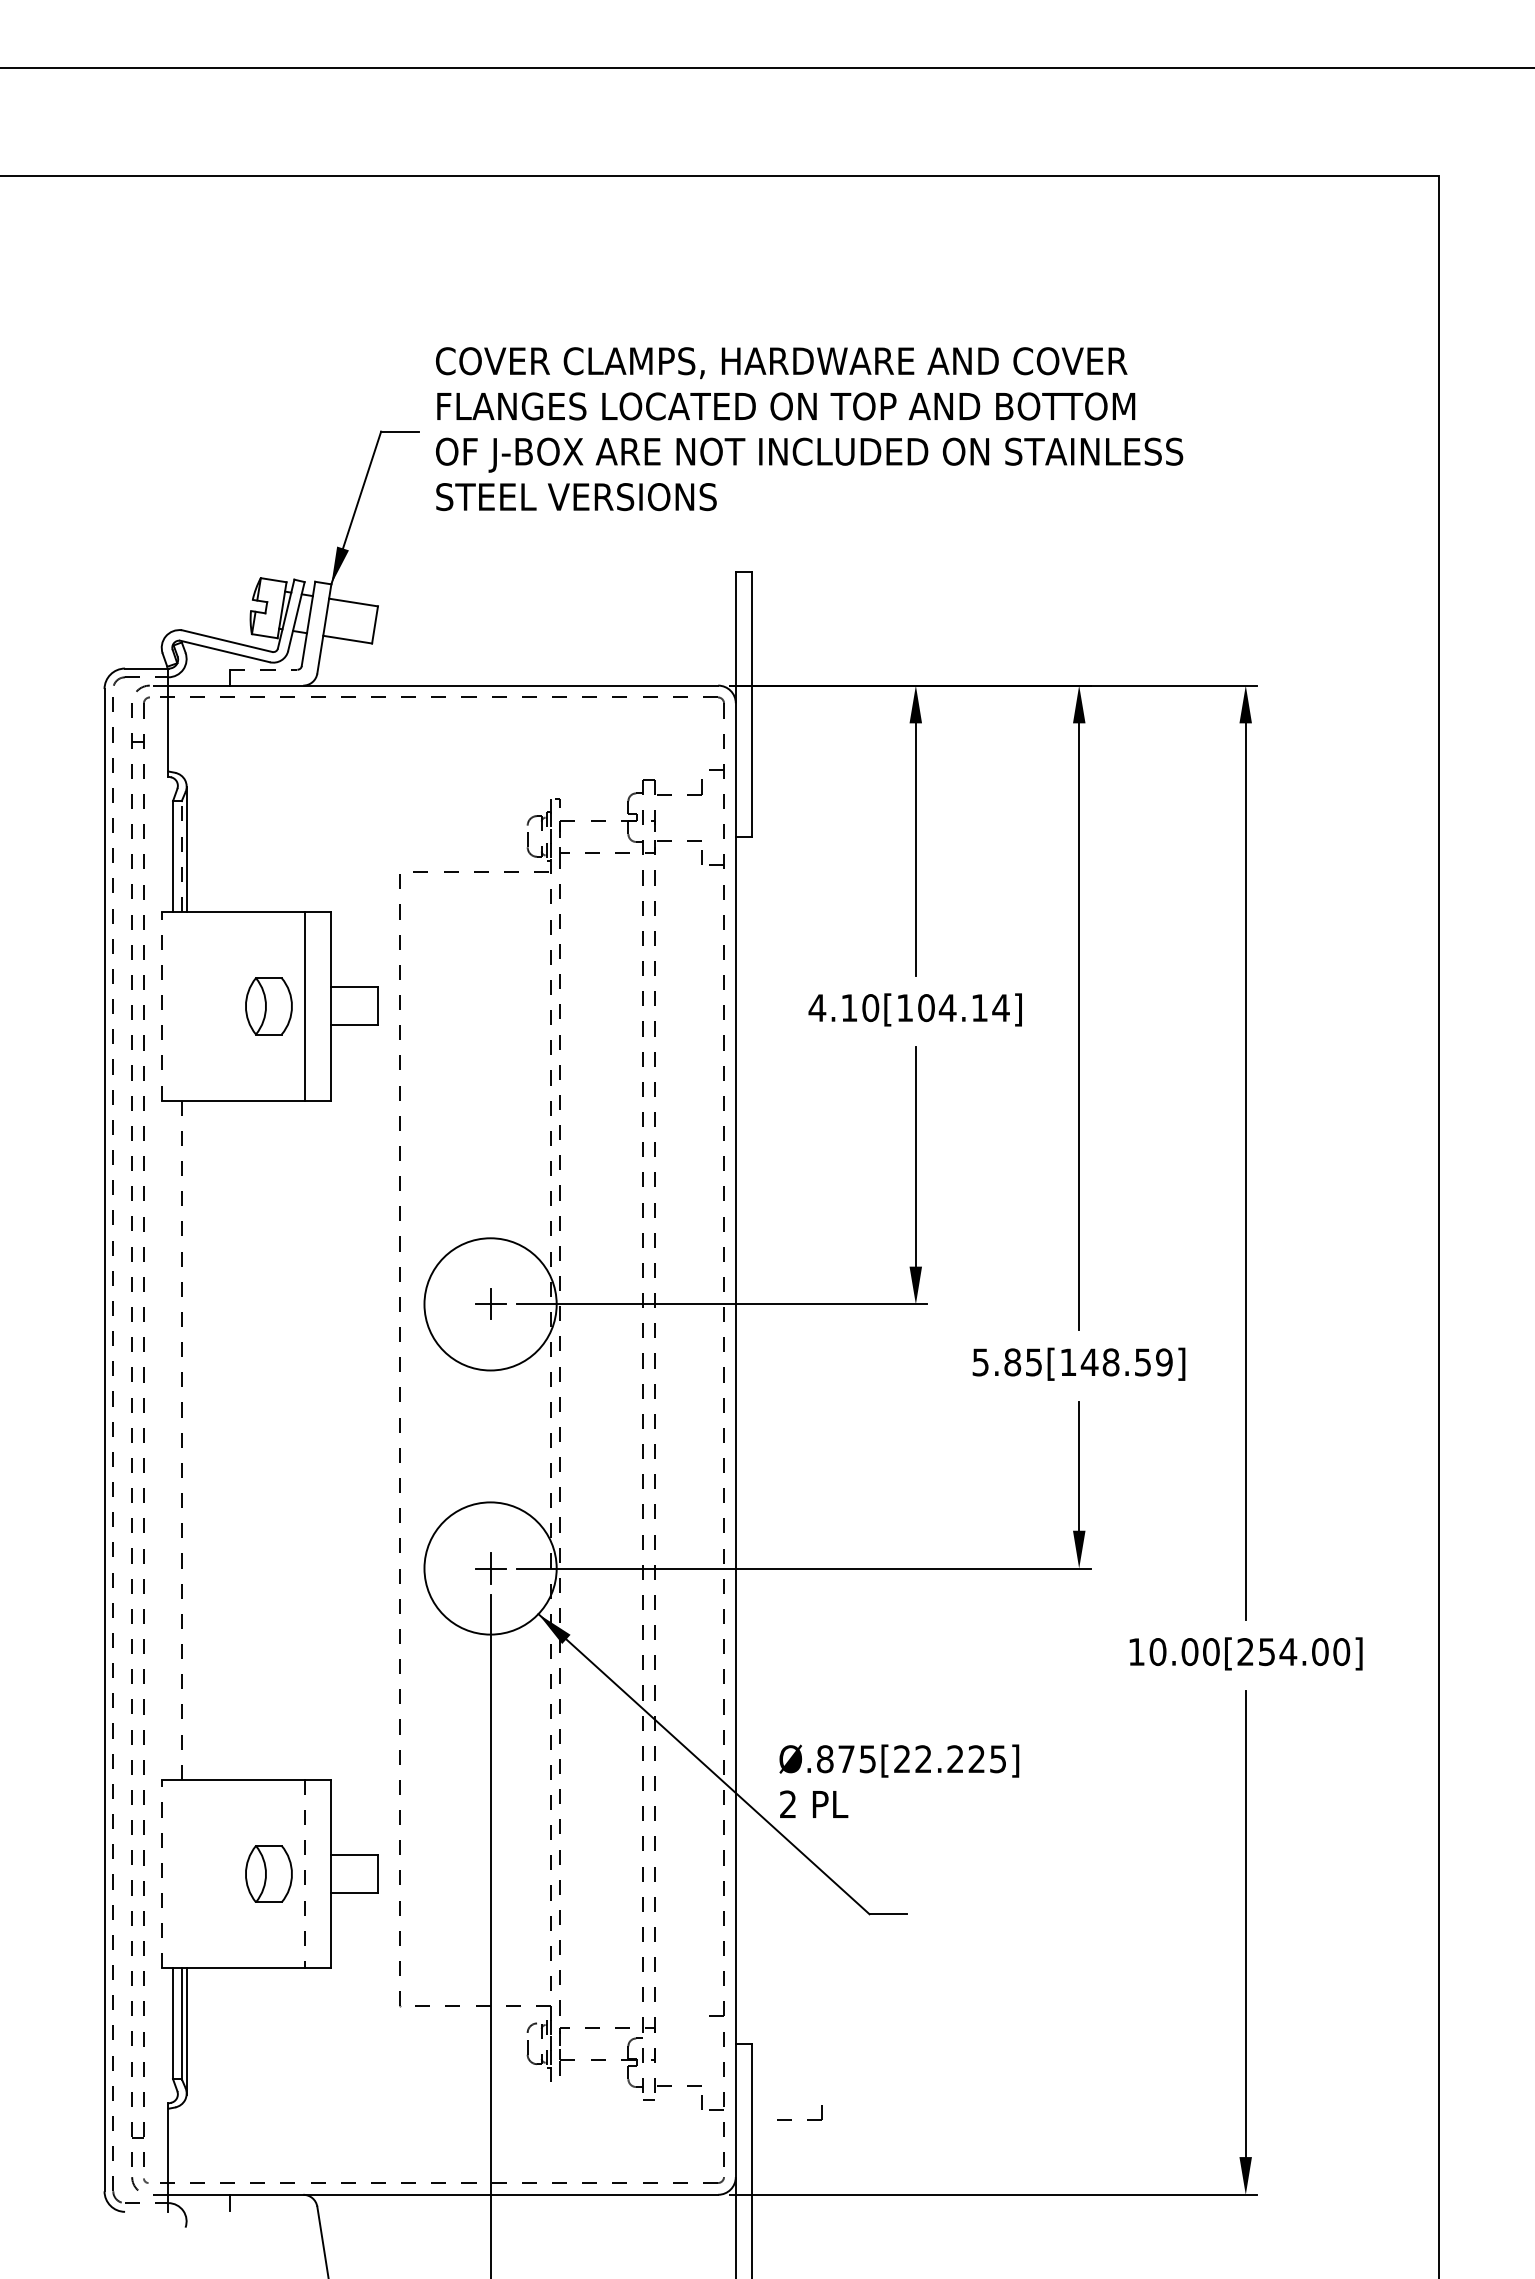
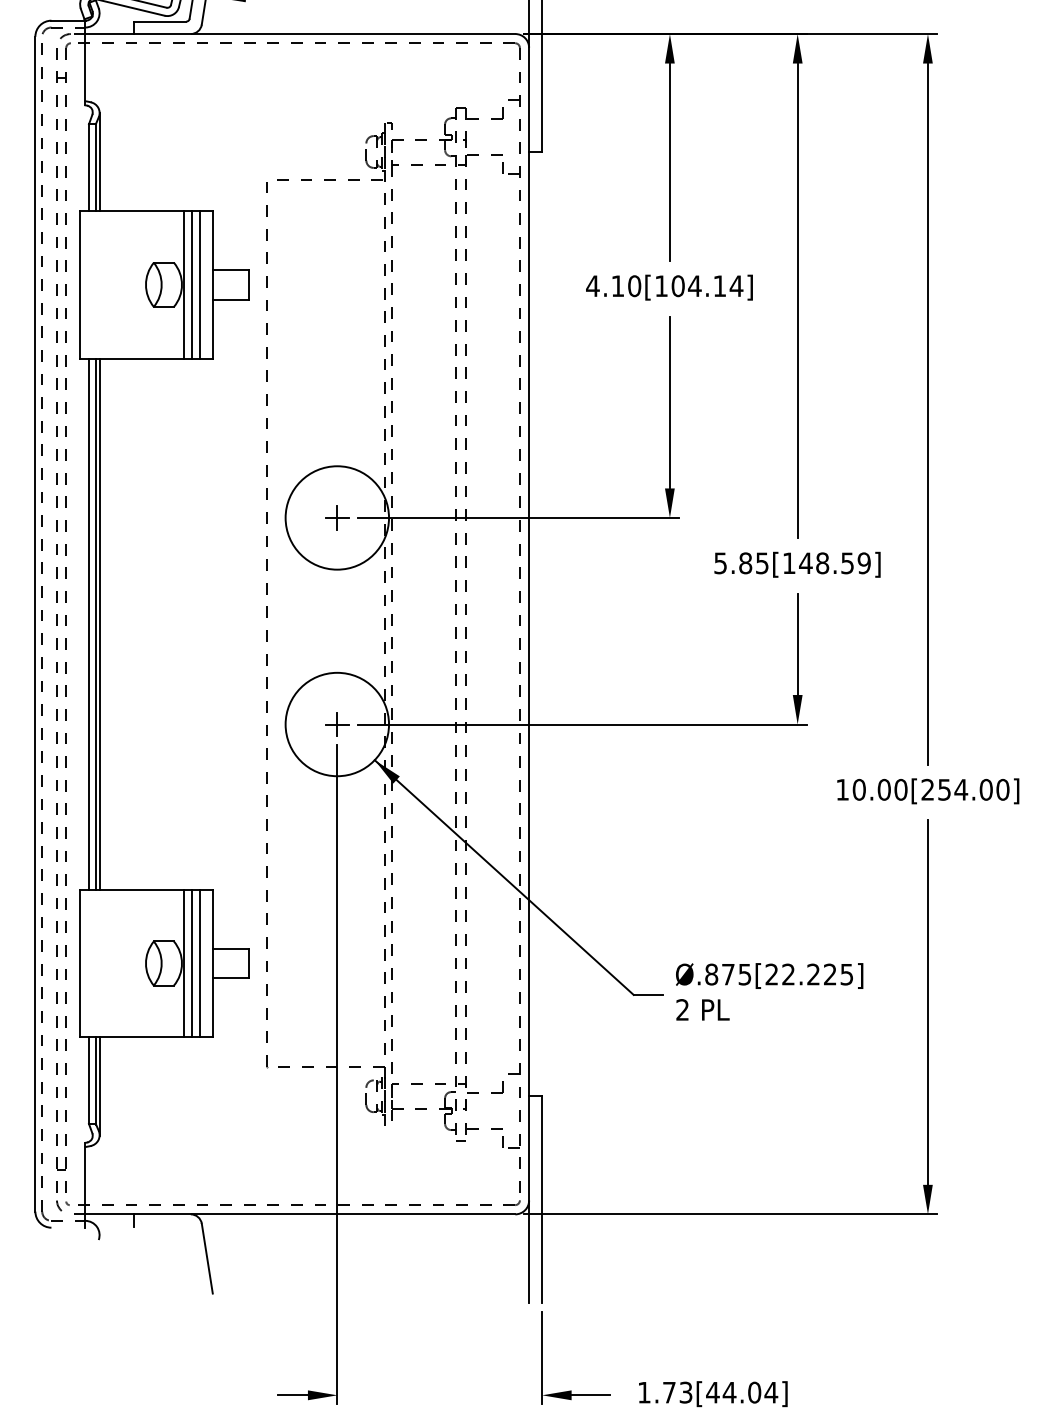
line: (263, 669) -> (159, 21), dashed -> solid
line: (181, 856) -> (95, 167), dashed -> solid
line: (161, 1005) -> (79, 284), dashed -> solid
line: (294, 1006) -> (183, 284), added
line: (315, 1006) -> (200, 284), added
line: (173, 1439) -> (89, 623), added
line: (186, 1439) -> (99, 623), added
line: (181, 1440) -> (95, 624), dashed -> solid
text: (899, 1780) -> (769, 991), moved
line: (161, 1873) -> (79, 963), dashed -> solid
line: (294, 1873) -> (183, 963), added
line: (315, 1873) -> (200, 963), added
line: (304, 1874) -> (191, 963), dashed -> solid
part: (791, 2119) -> (478, 1092), moved

